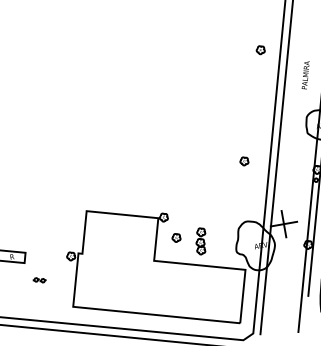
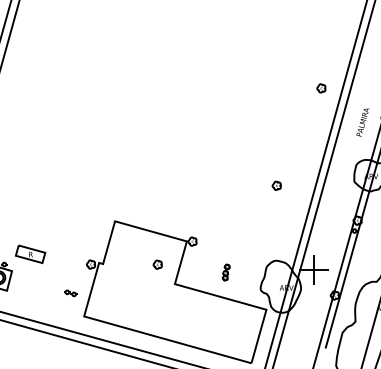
part: (244, 161) -> (276, 185), moved
part: (176, 237) -> (157, 264), moved
part: (200, 241) -> (225, 272), size x0.6
part: (39, 280) -> (70, 293), moved

